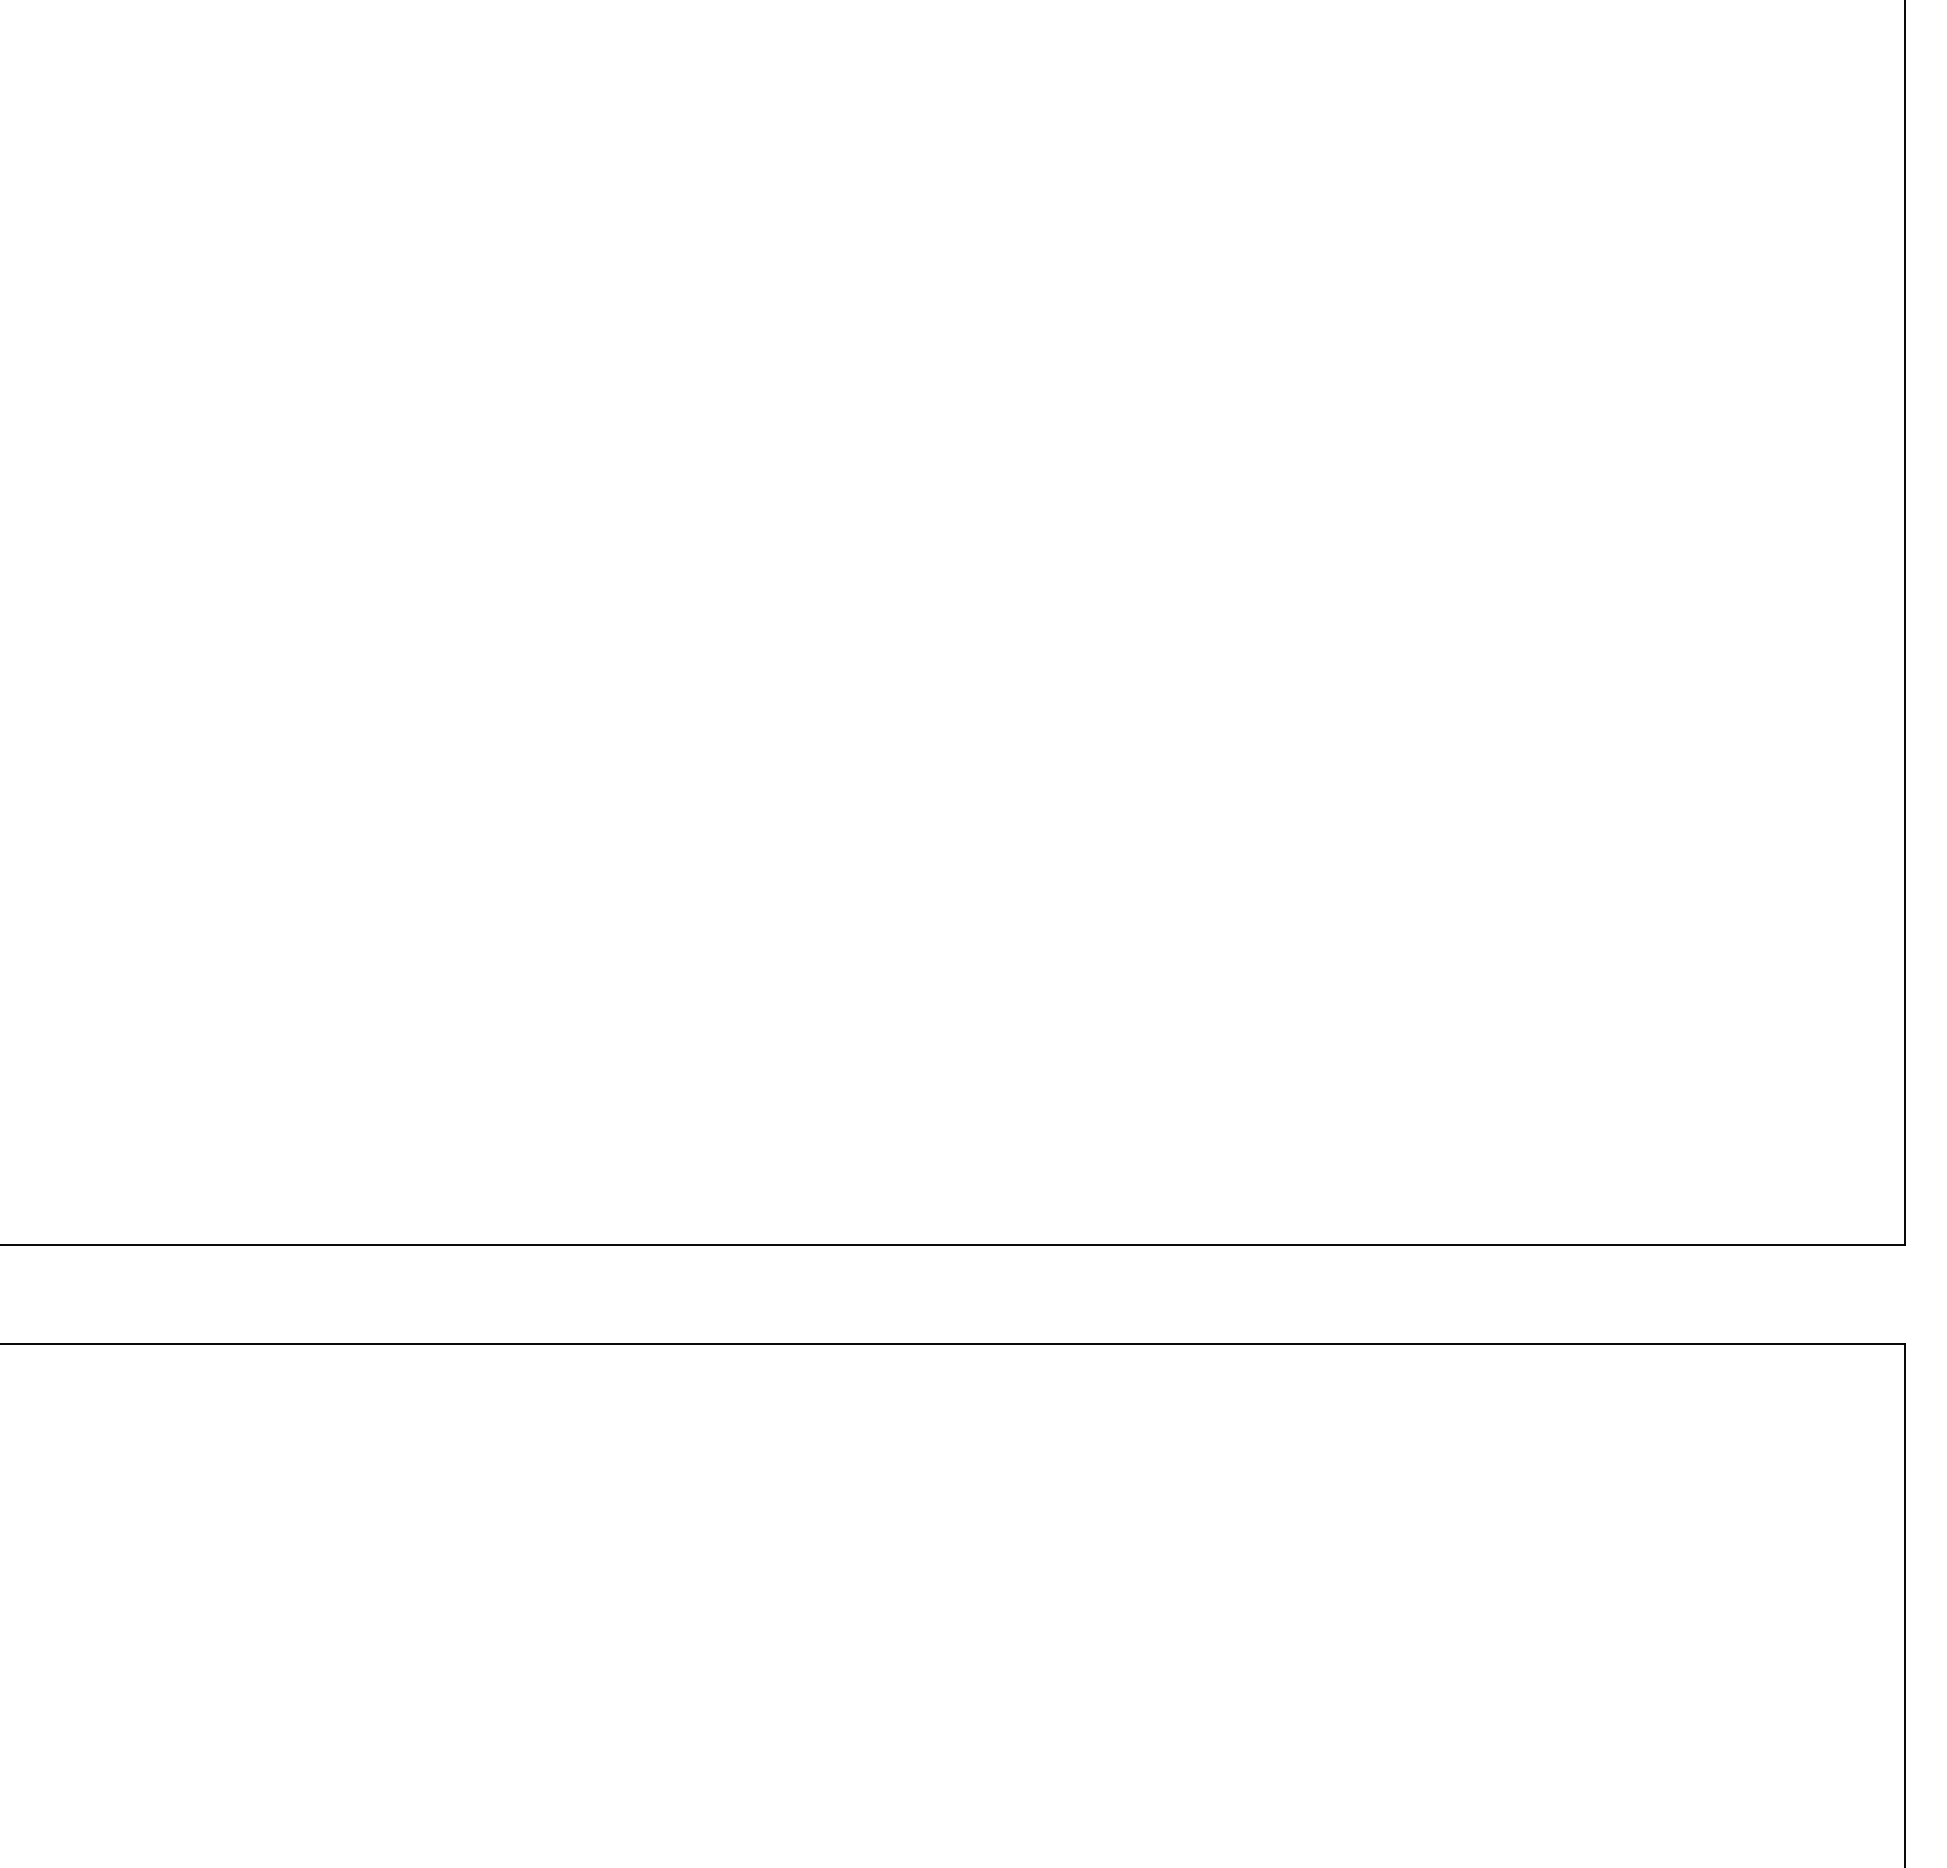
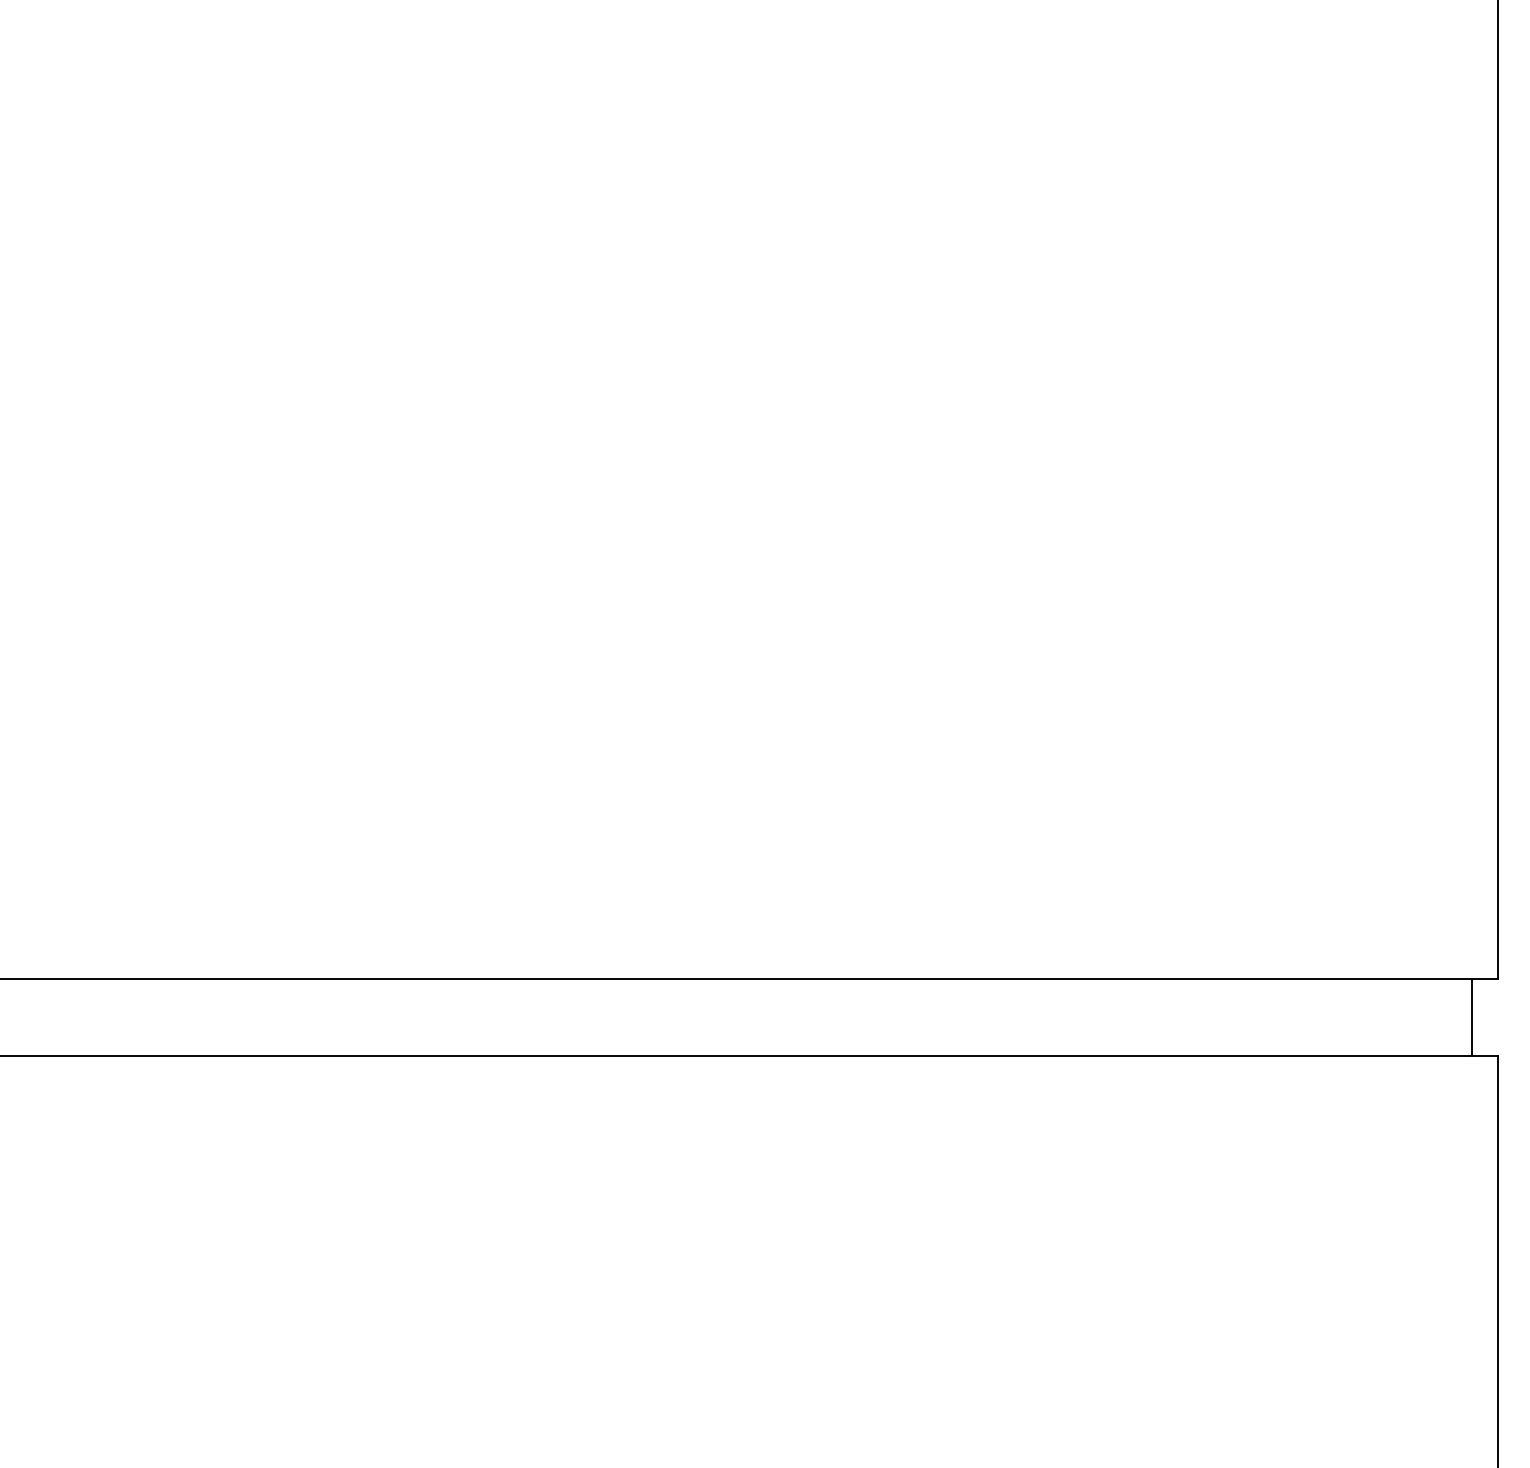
line: (1872, 1294) -> (1471, 1017), added

